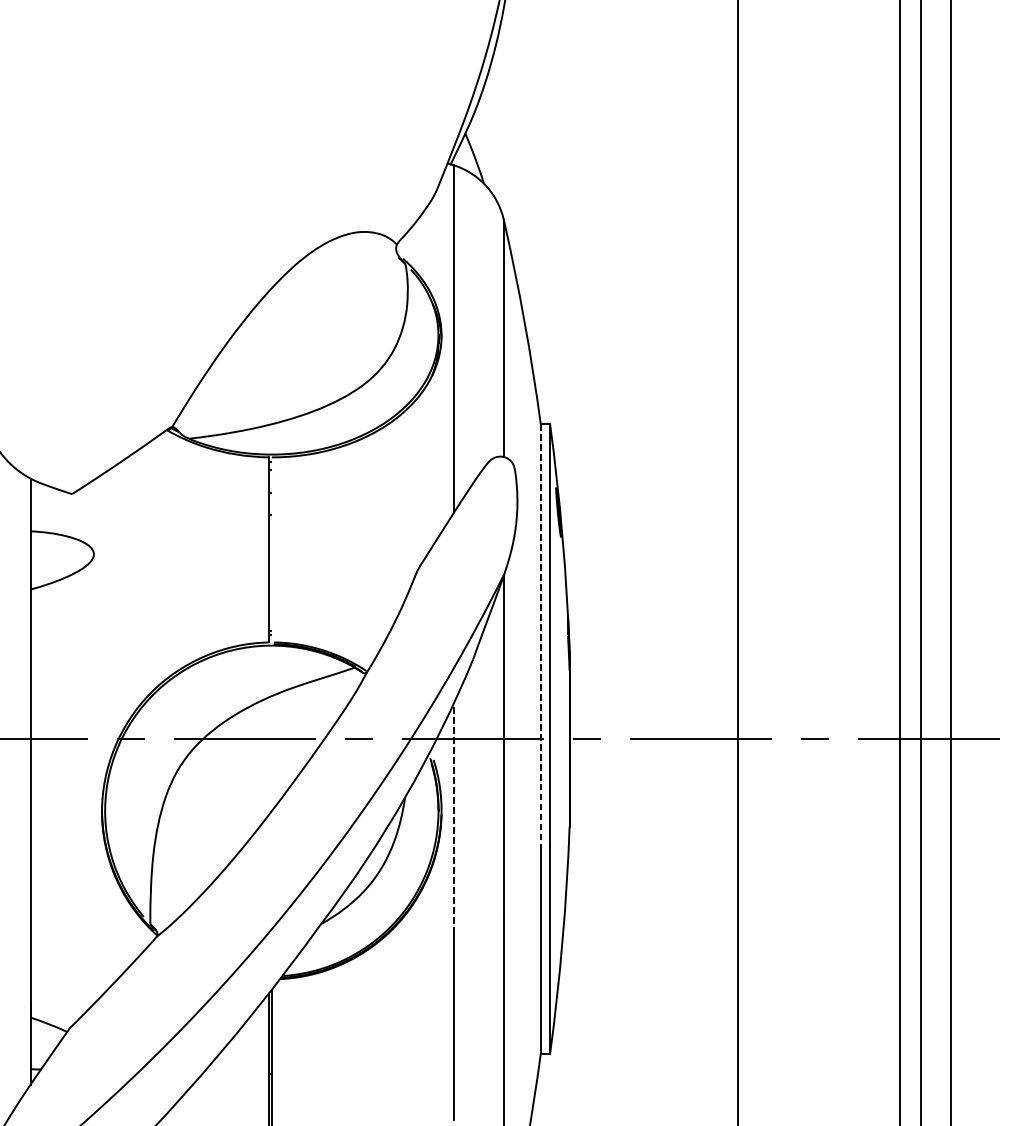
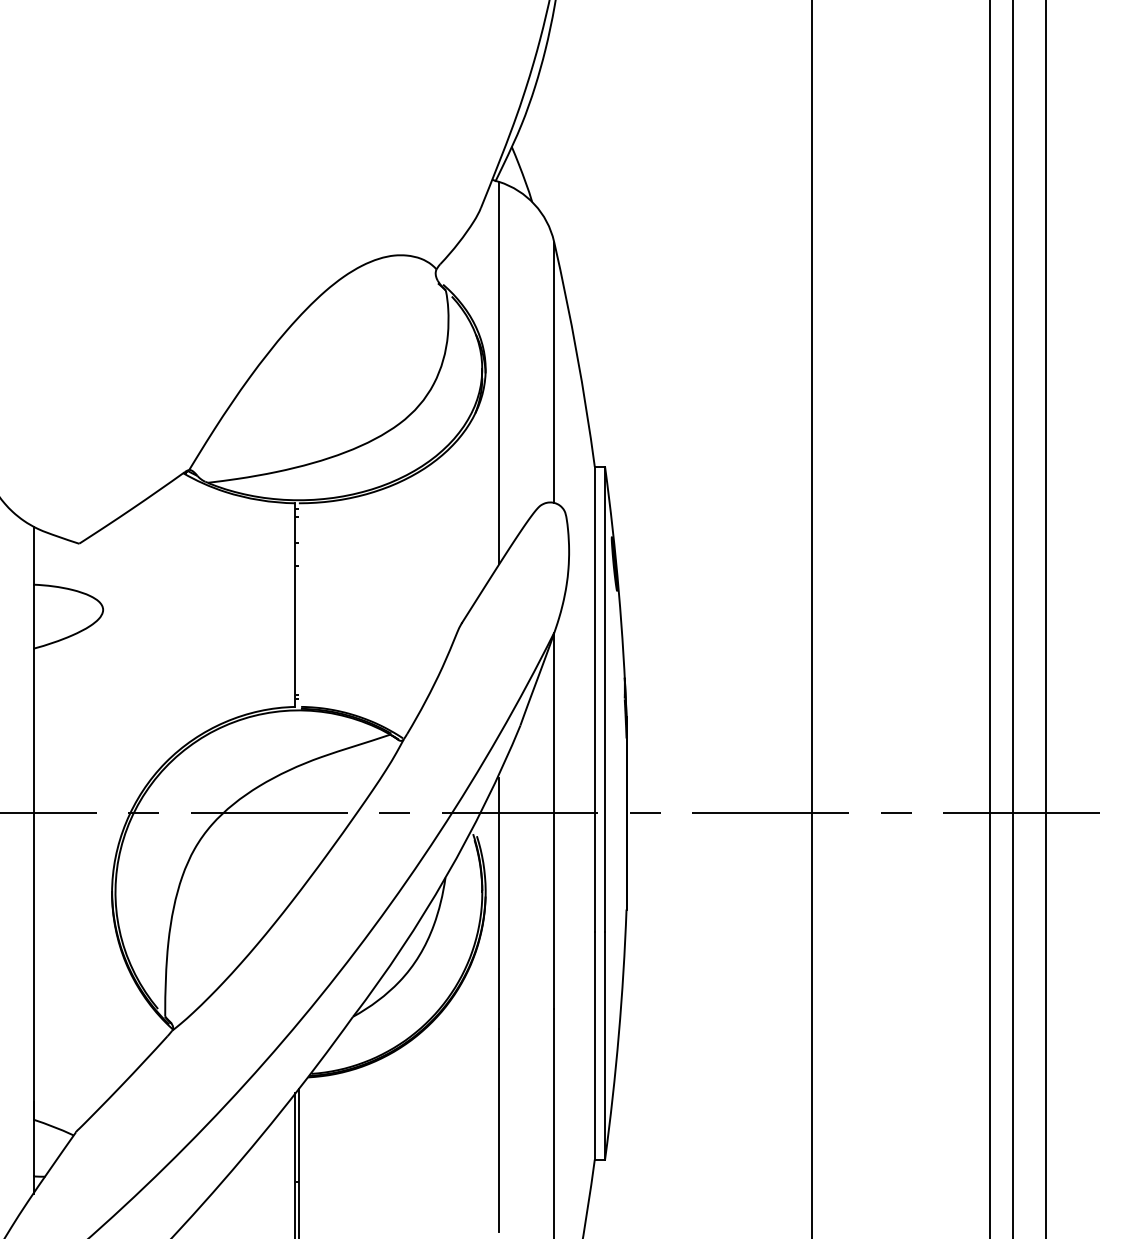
line: (540, 635) -> (594, 699), dashed -> solid
line: (454, 822) -> (499, 904), dashed -> solid

